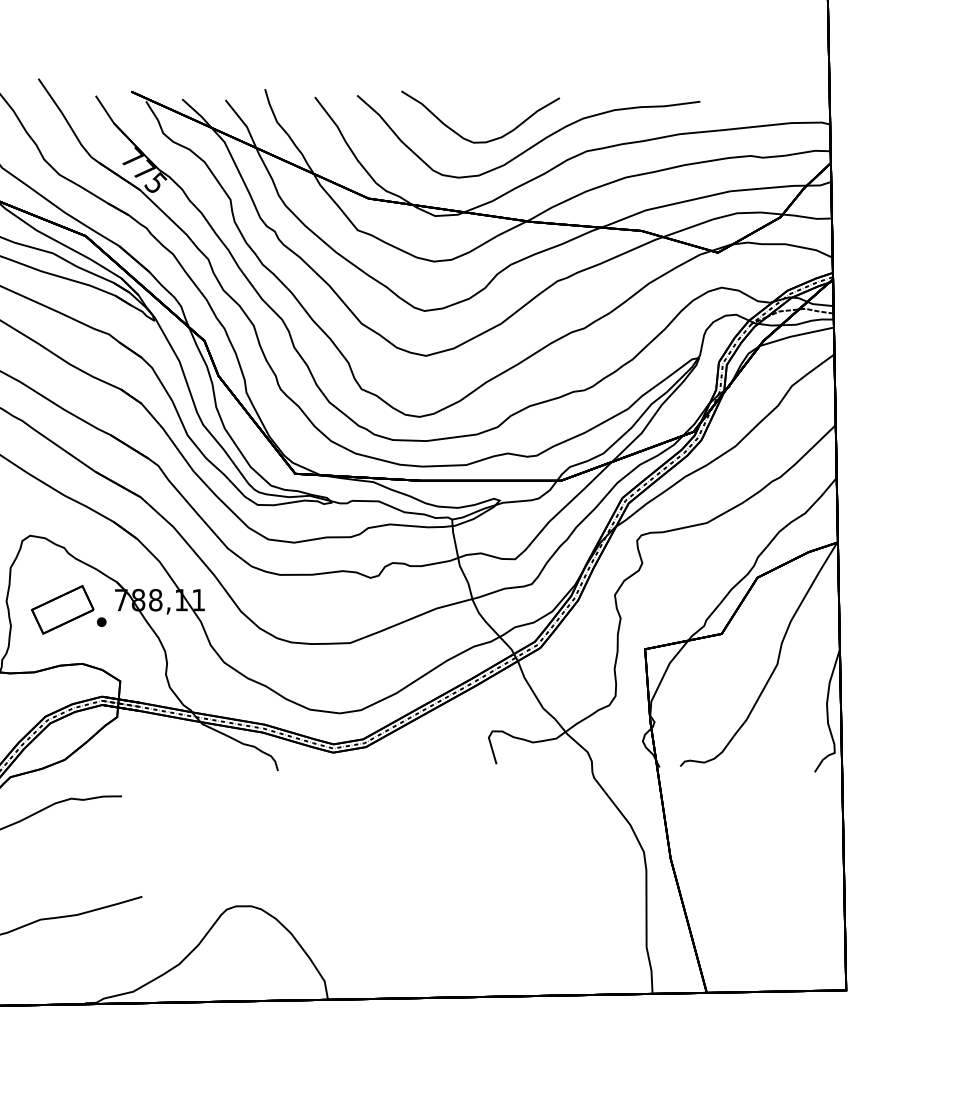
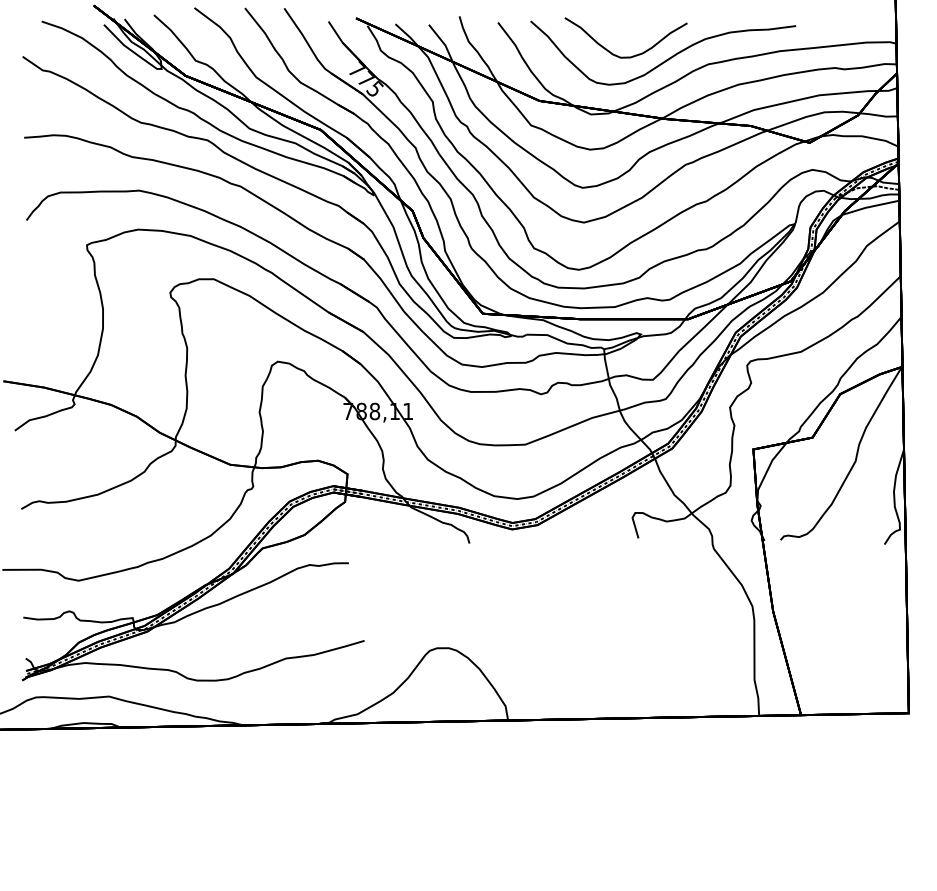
part: (68, 609) -> (307, 418), removed

